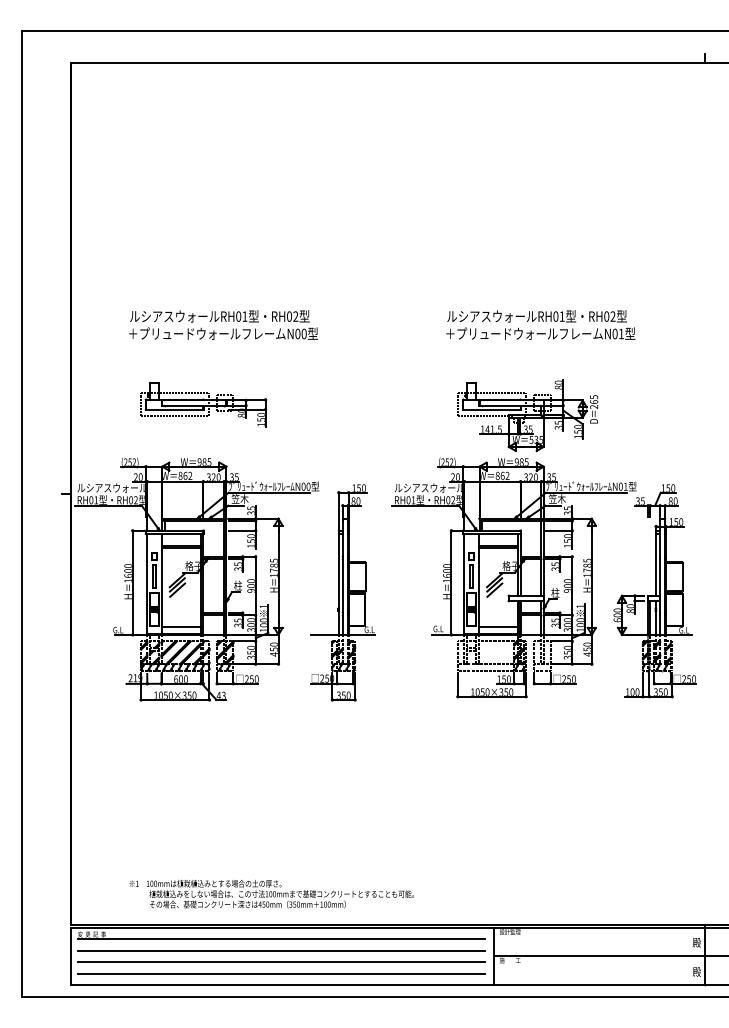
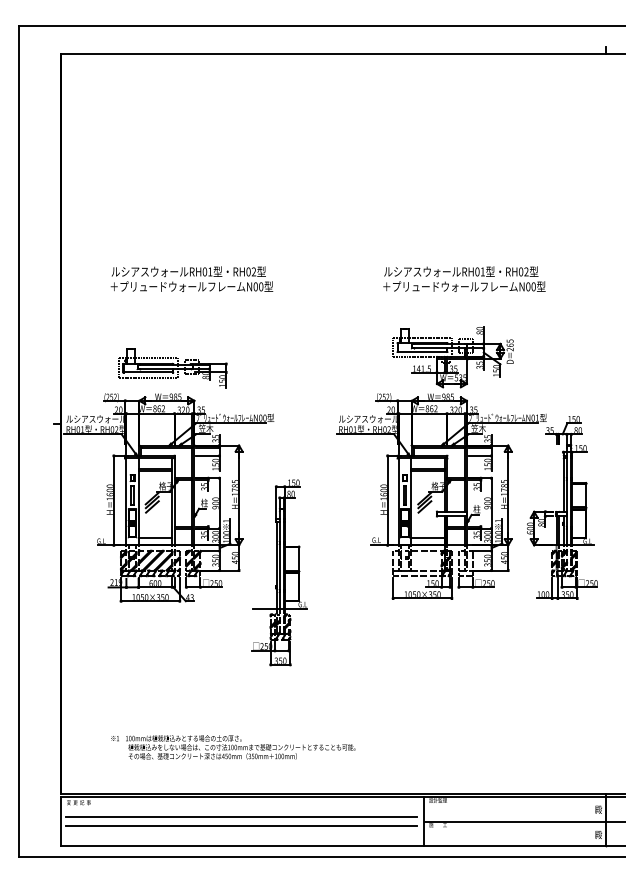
text: (620, 333) -> (532, 286), N01 -> N00
part: (203, 404) -> (172, 368), moved
part: (342, 592) -> (279, 572), moved
text: (271, 894) -> (233, 747), moved
line: (281, 939) -> (241, 807), removed
line: (281, 973) -> (241, 836), removed

